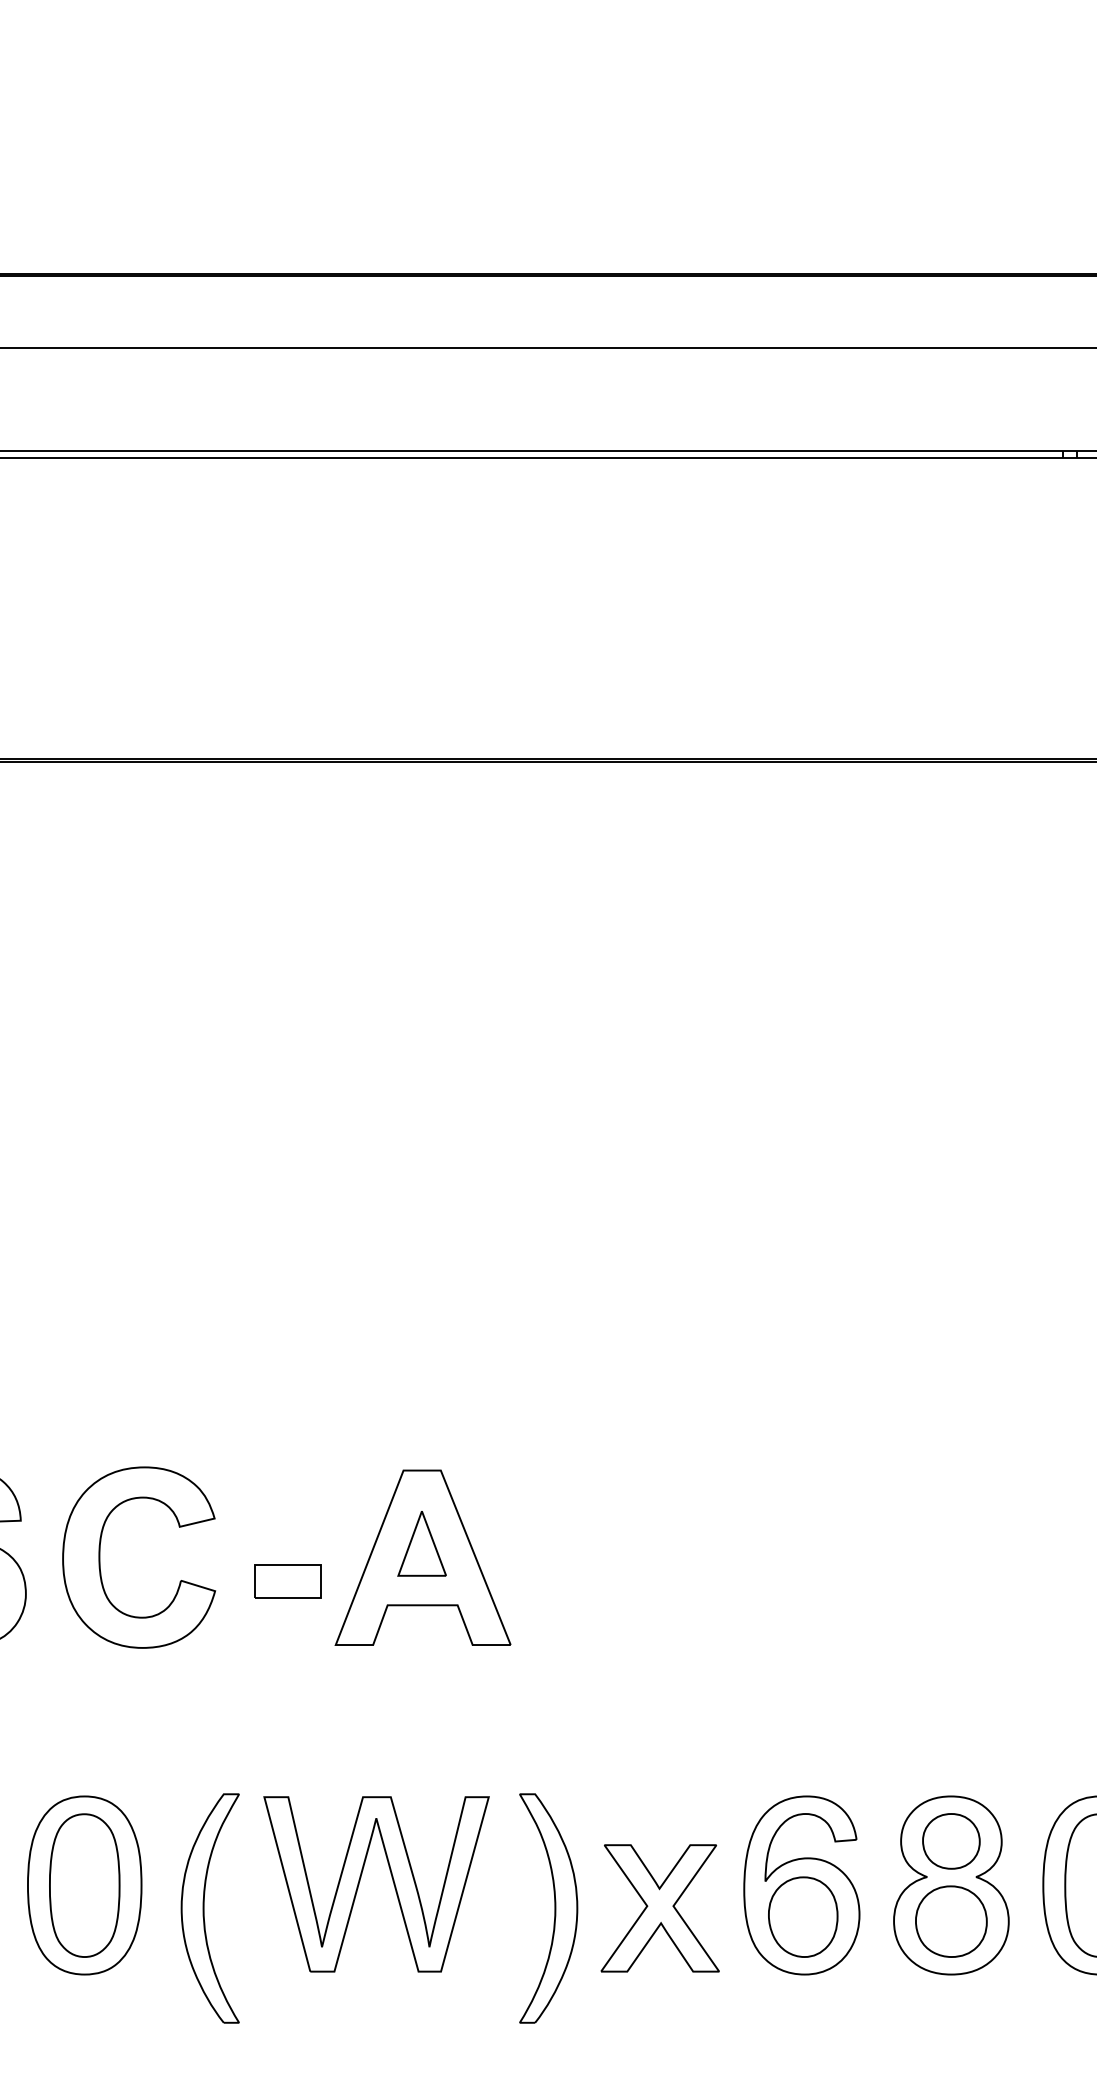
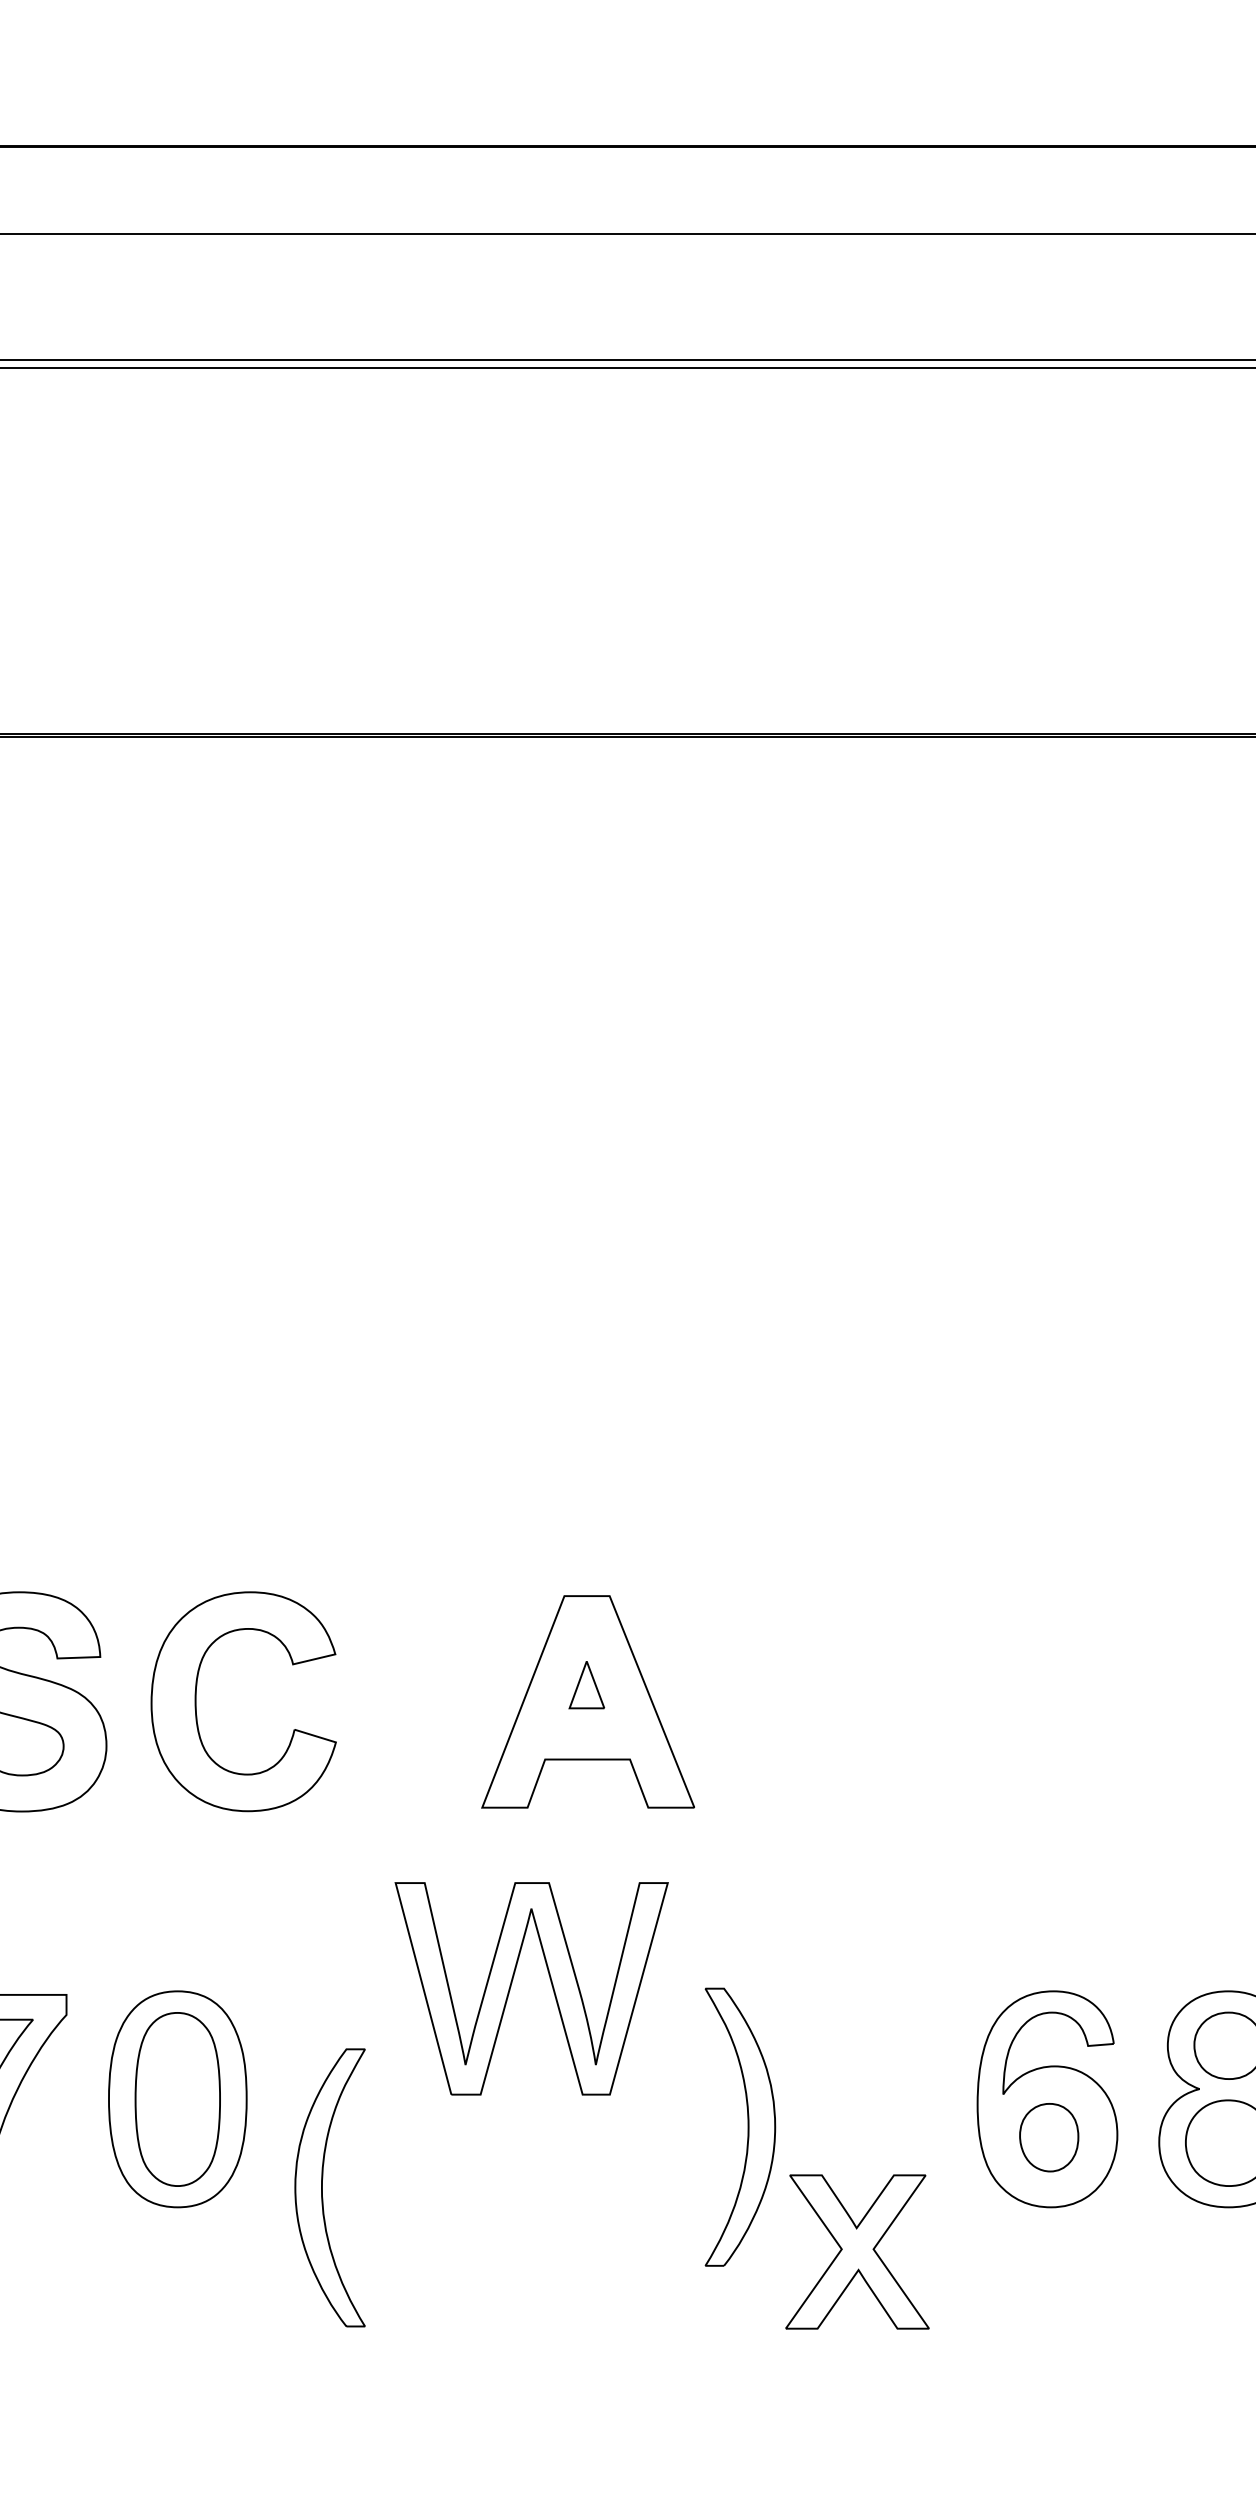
part: (421, 1543) -> (586, 1684), size x0.6
part: (287, 1581) -> (423, 1730), removed
part: (360, 1881) -> (512, 1985), moved
part: (209, 1908) -> (329, 2187), moved
part: (659, 1908) -> (856, 2252), moved
part: (803, 1916) -> (1049, 2136), size x0.7

